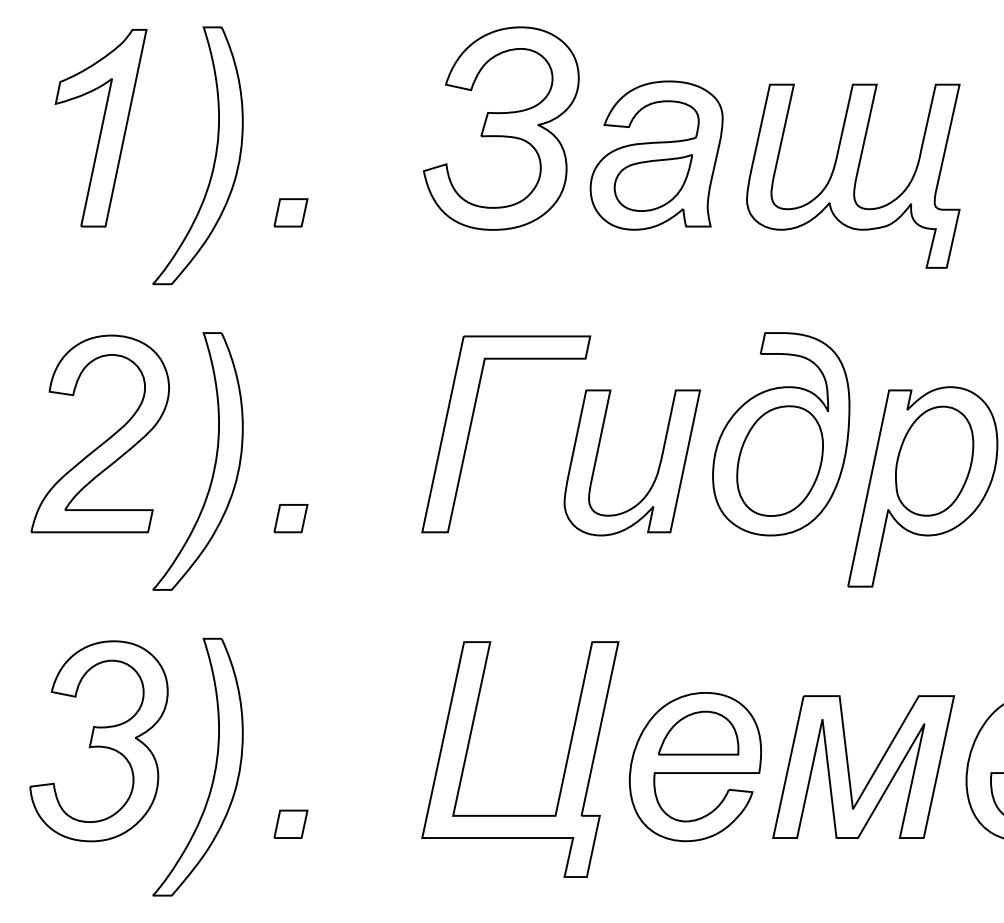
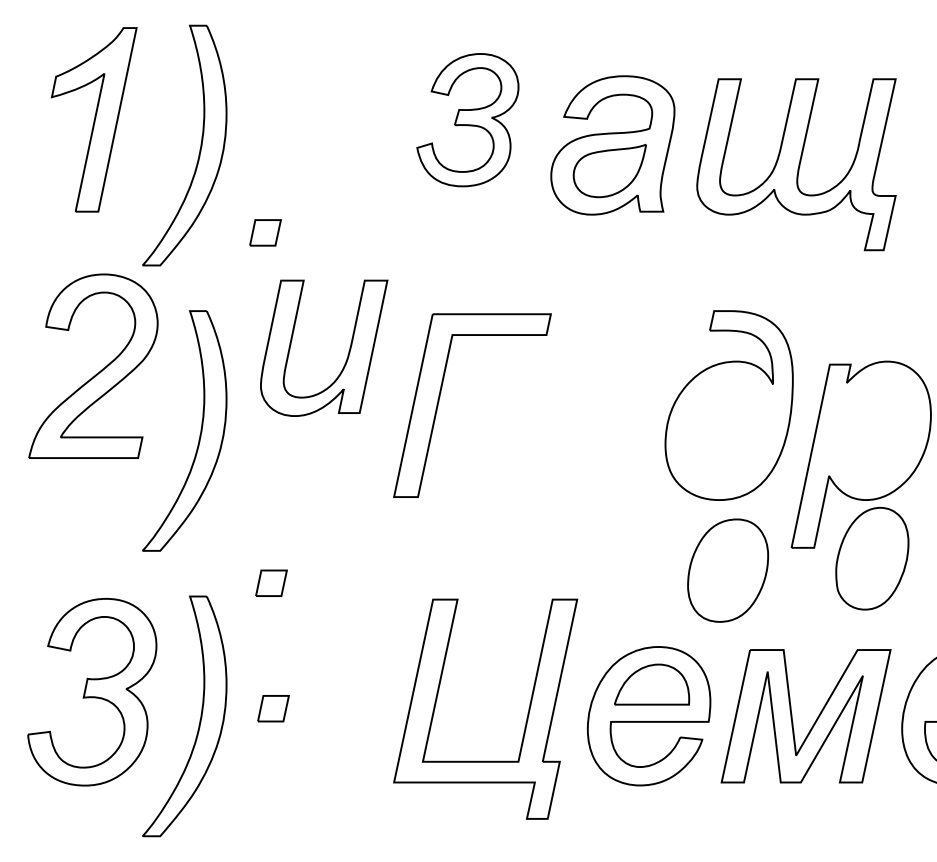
part: (500, 127) -> (467, 119), size x0.7
part: (290, 212) -> (265, 232), moved
part: (104, 440) -> (97, 372), moved
part: (780, 460) -> (728, 570), moved
part: (934, 460) -> (872, 558), moved
part: (658, 466) -> (348, 351), moved
part: (290, 517) -> (271, 582), moved
part: (290, 824) -> (273, 708), moved

